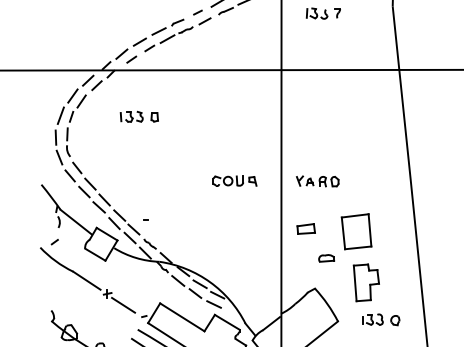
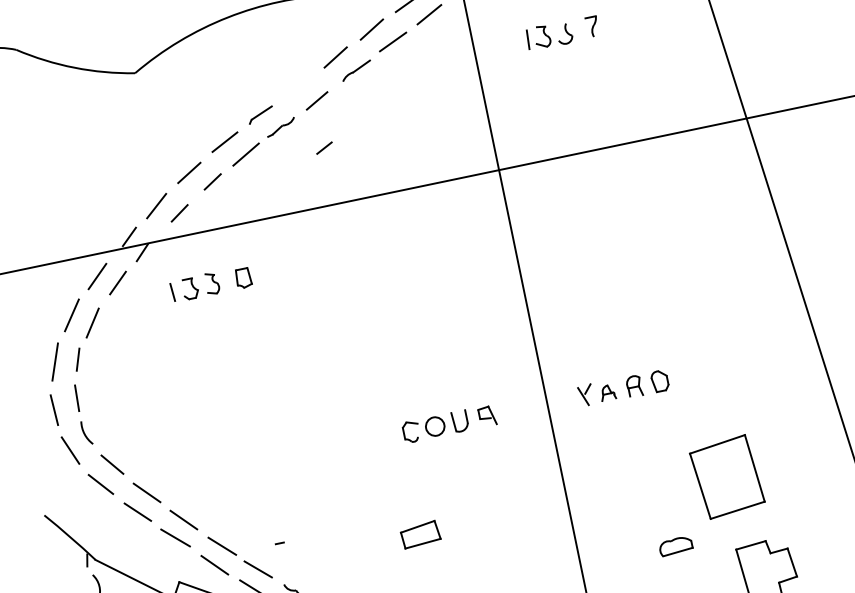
line: (197, 12) -> (323, 148), moved
part: (138, 116) -> (209, 283), moved
part: (305, 228) -> (418, 533), moved

